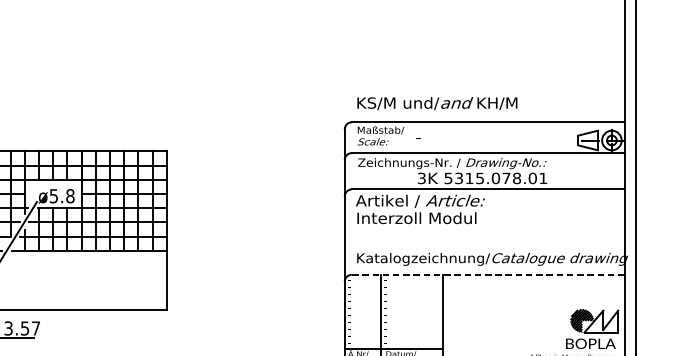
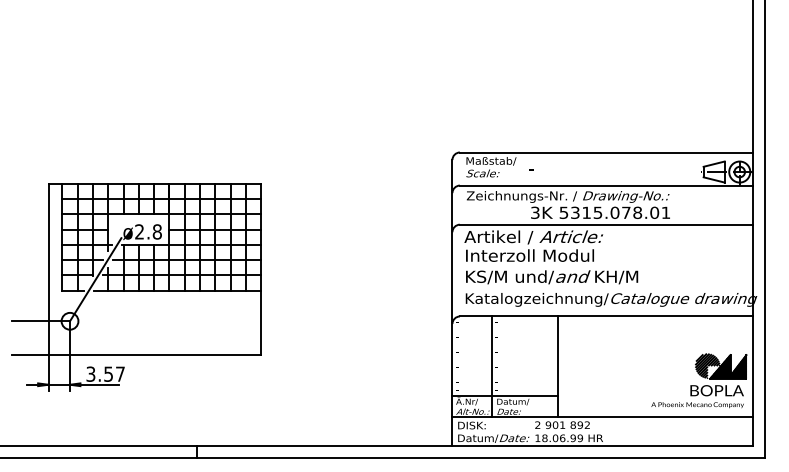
text: (437, 103) -> (552, 277), moved
text: (53, 195) -> (139, 231), ø5.8 -> ø2.8
line: (488, 274) -> (606, 316), dashed -> solid
hatch: (601, 321) -> (728, 366), added

